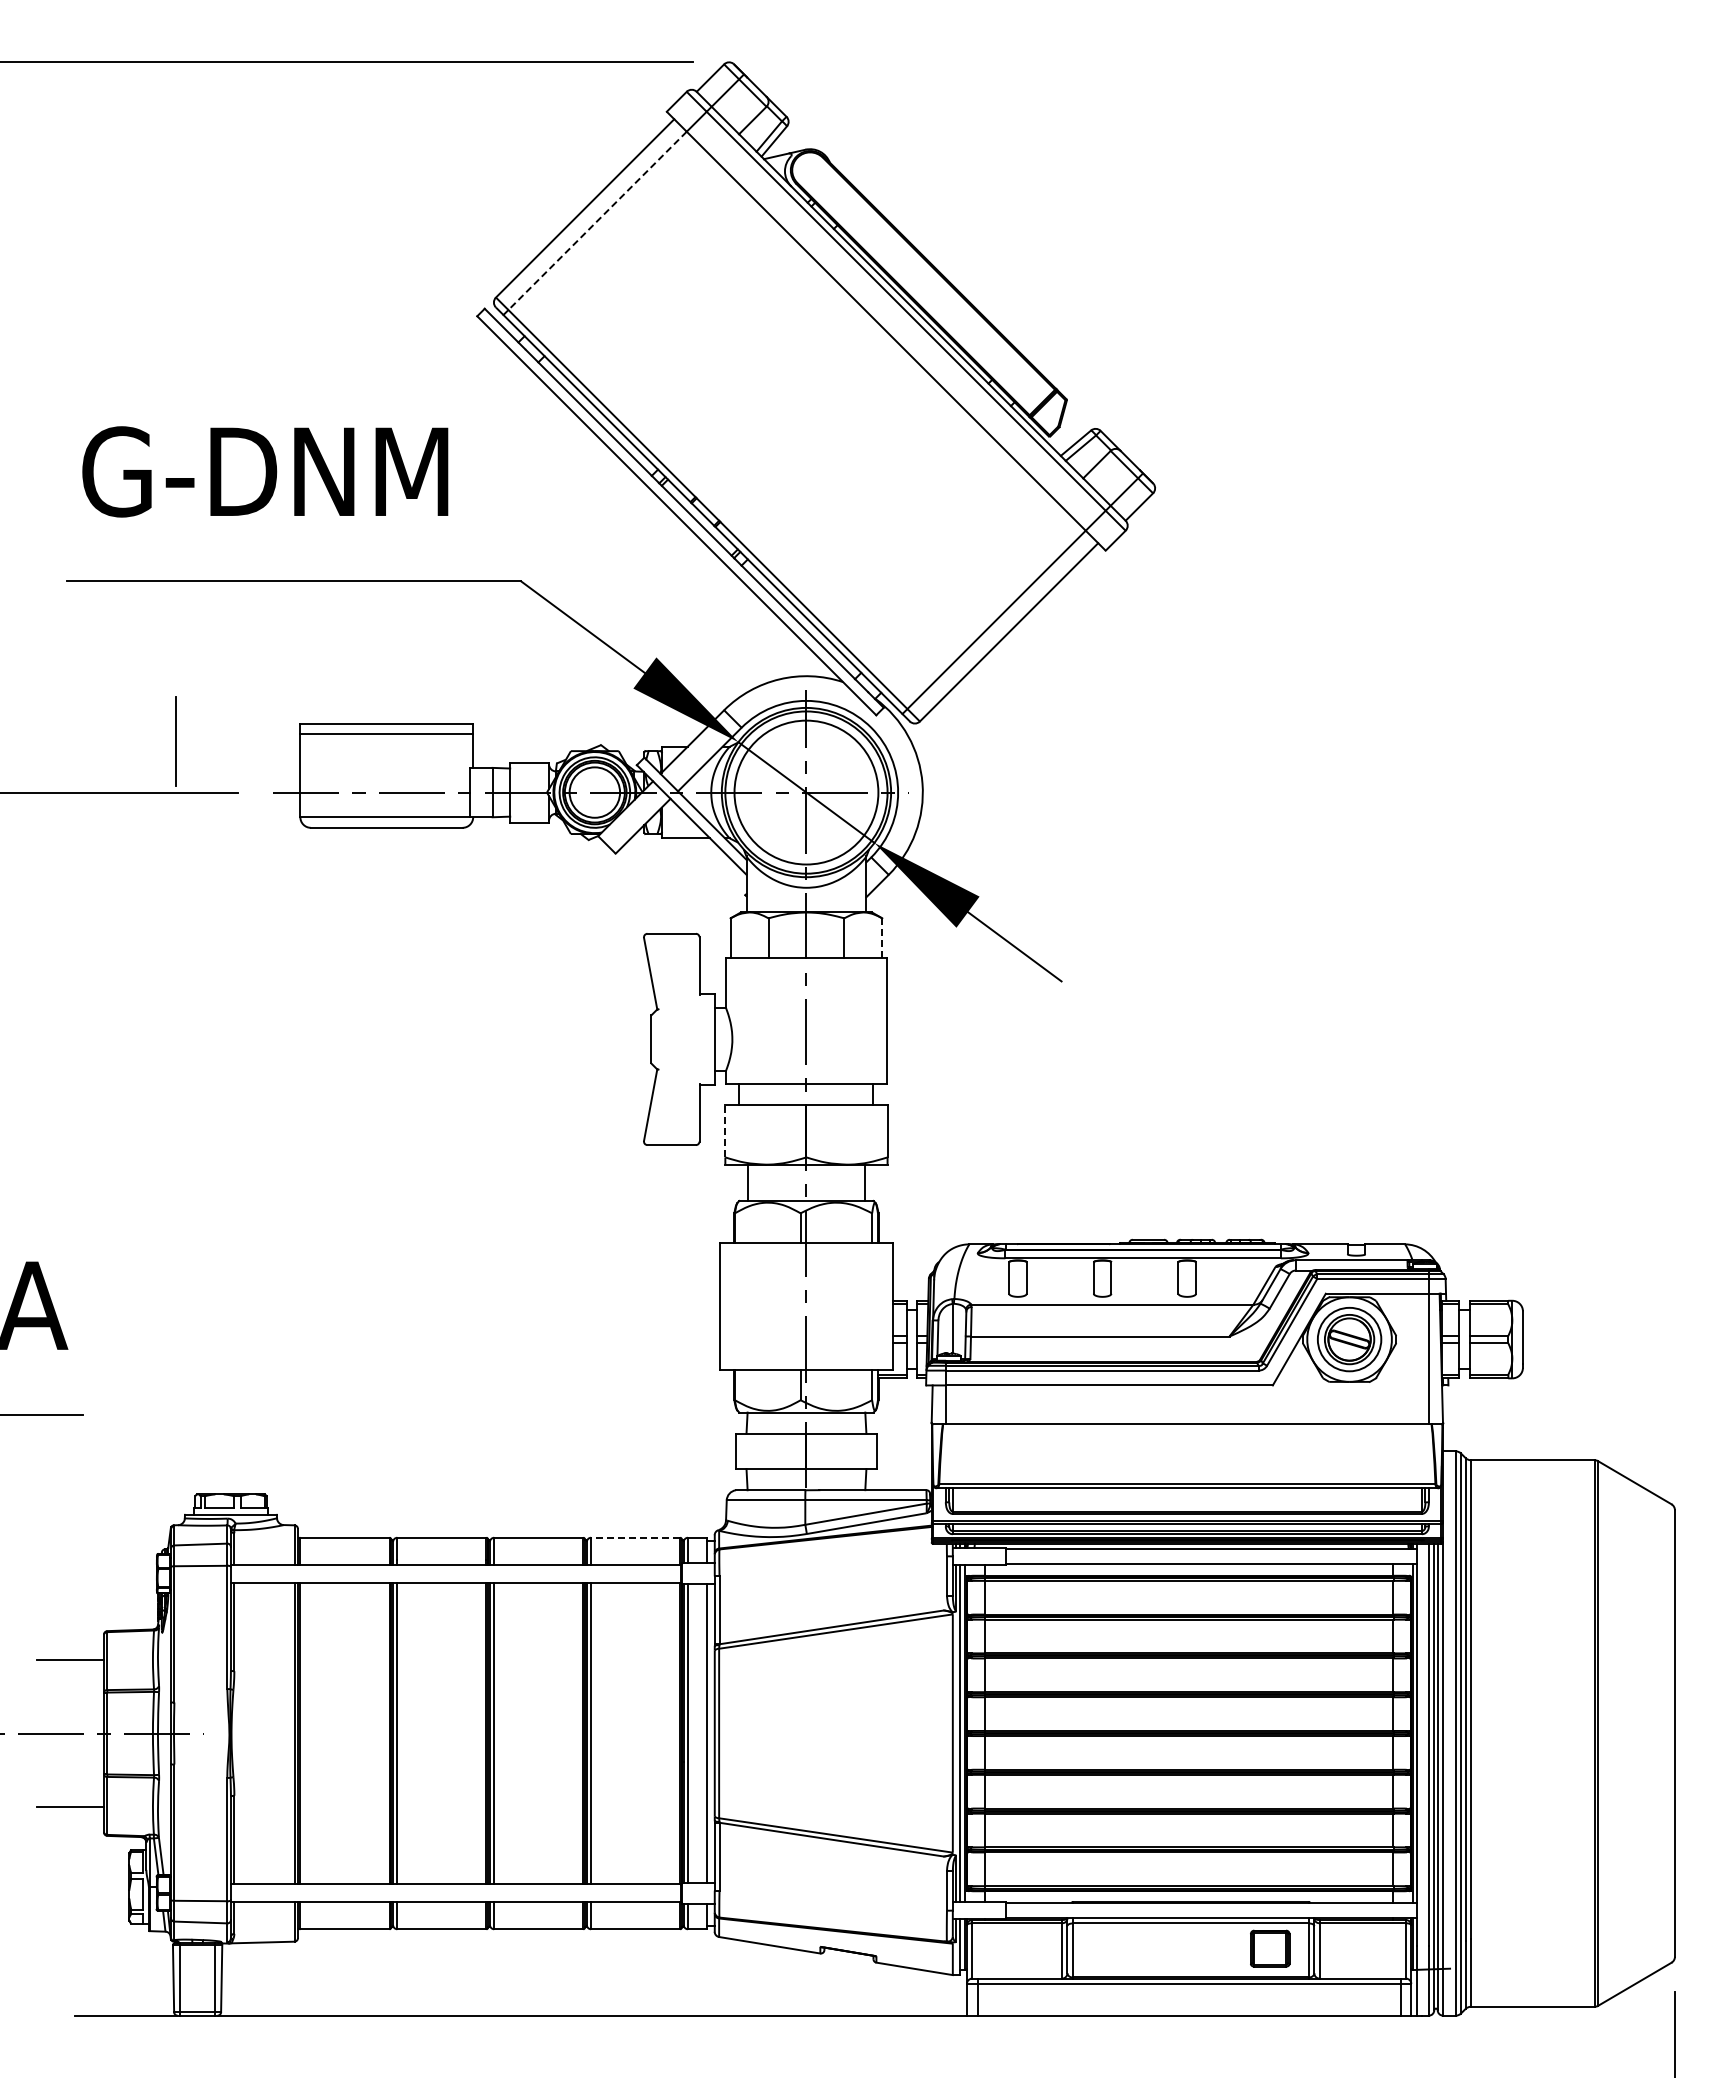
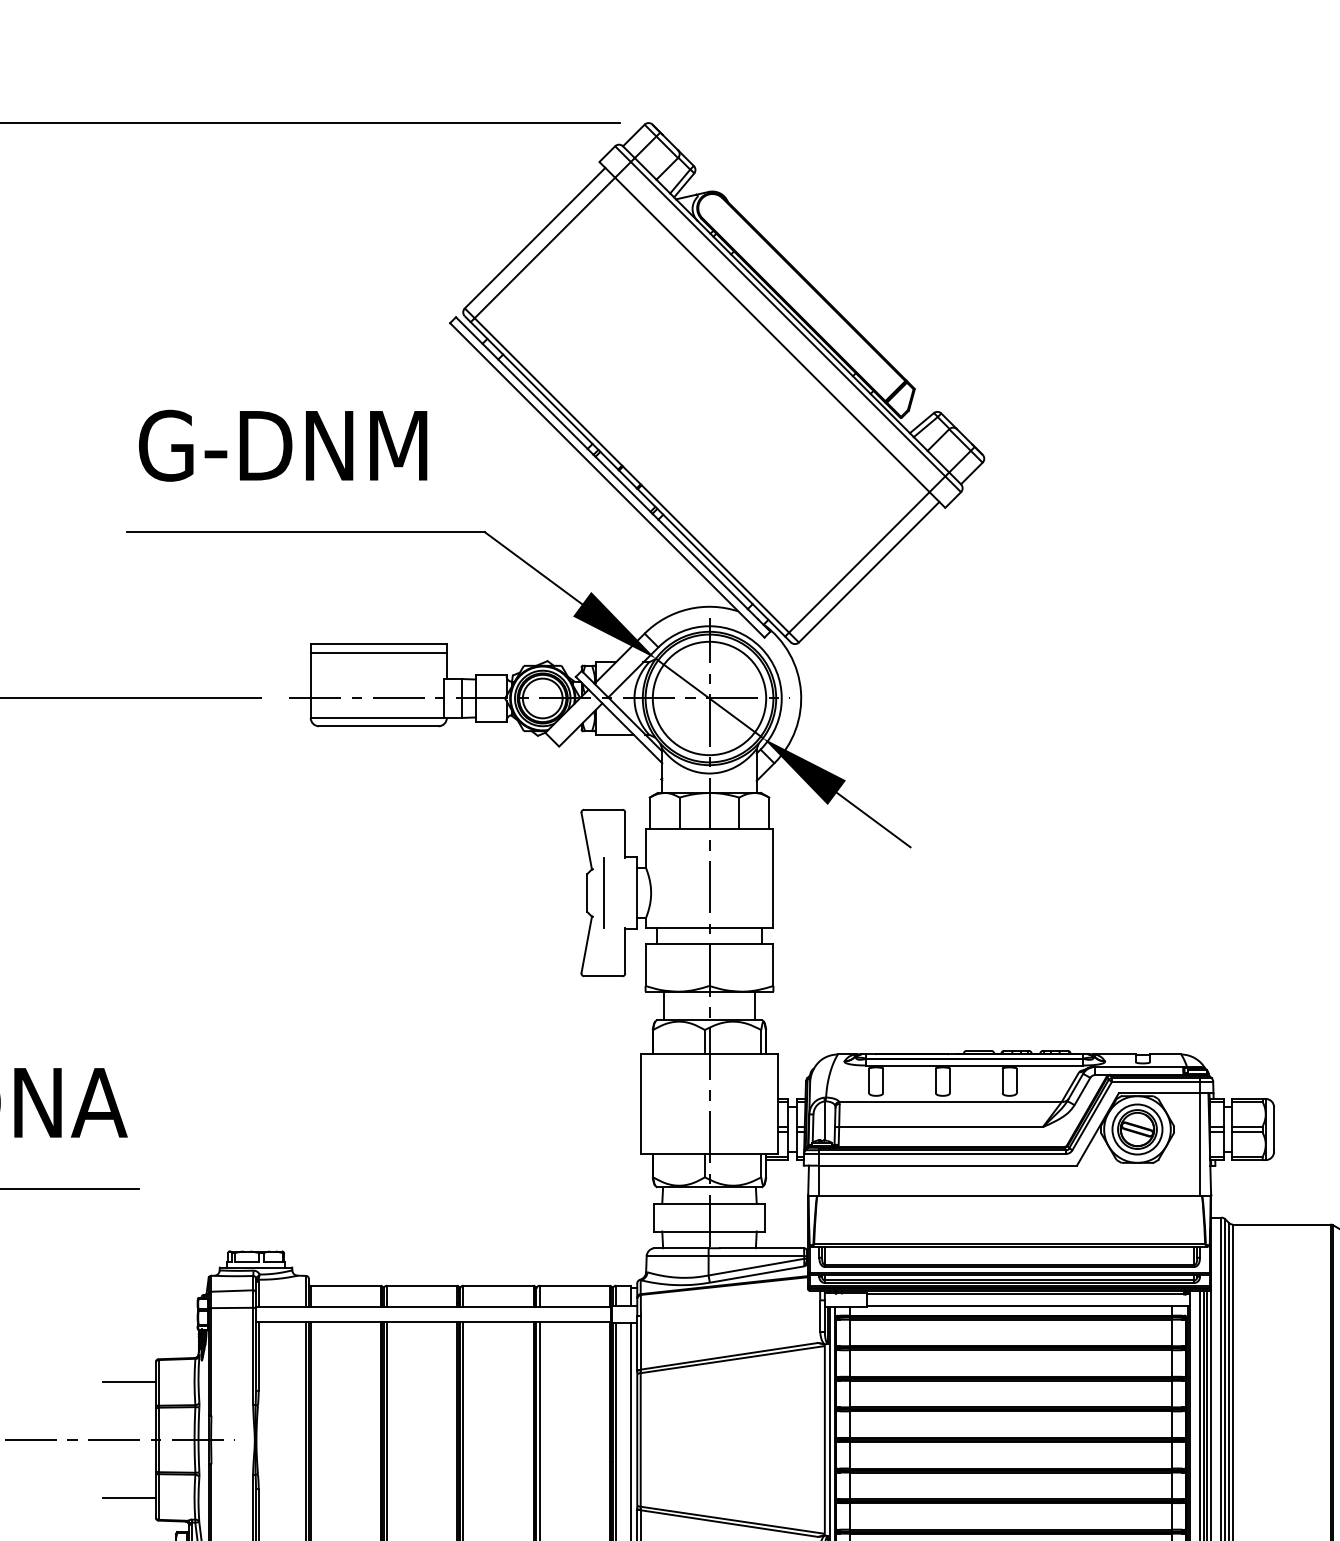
line: (597, 221) -> (544, 248), dashed -> solid
line: (175, 741) -> (603, 893), moved
line: (882, 938) -> (769, 813), dashed -> solid
line: (725, 1130) -> (645, 964), dashed -> solid
line: (635, 1537) -> (574, 1285), dashed -> solid

